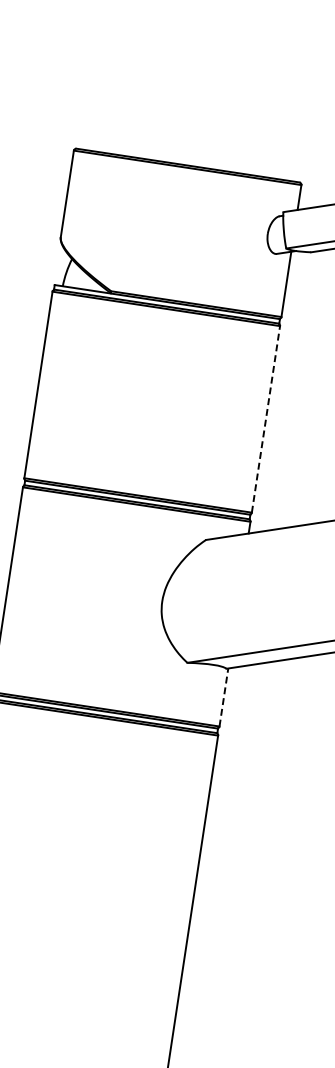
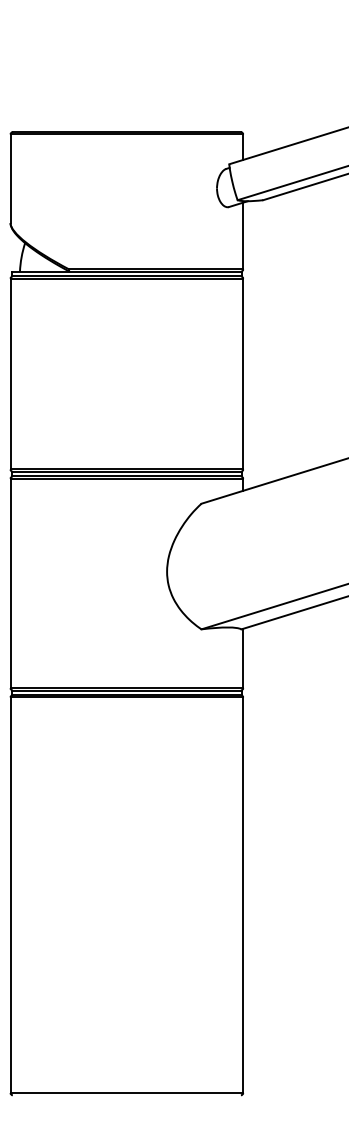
line: (266, 418) -> (243, 373), dashed -> solid
line: (224, 697) -> (243, 658), dashed -> solid

